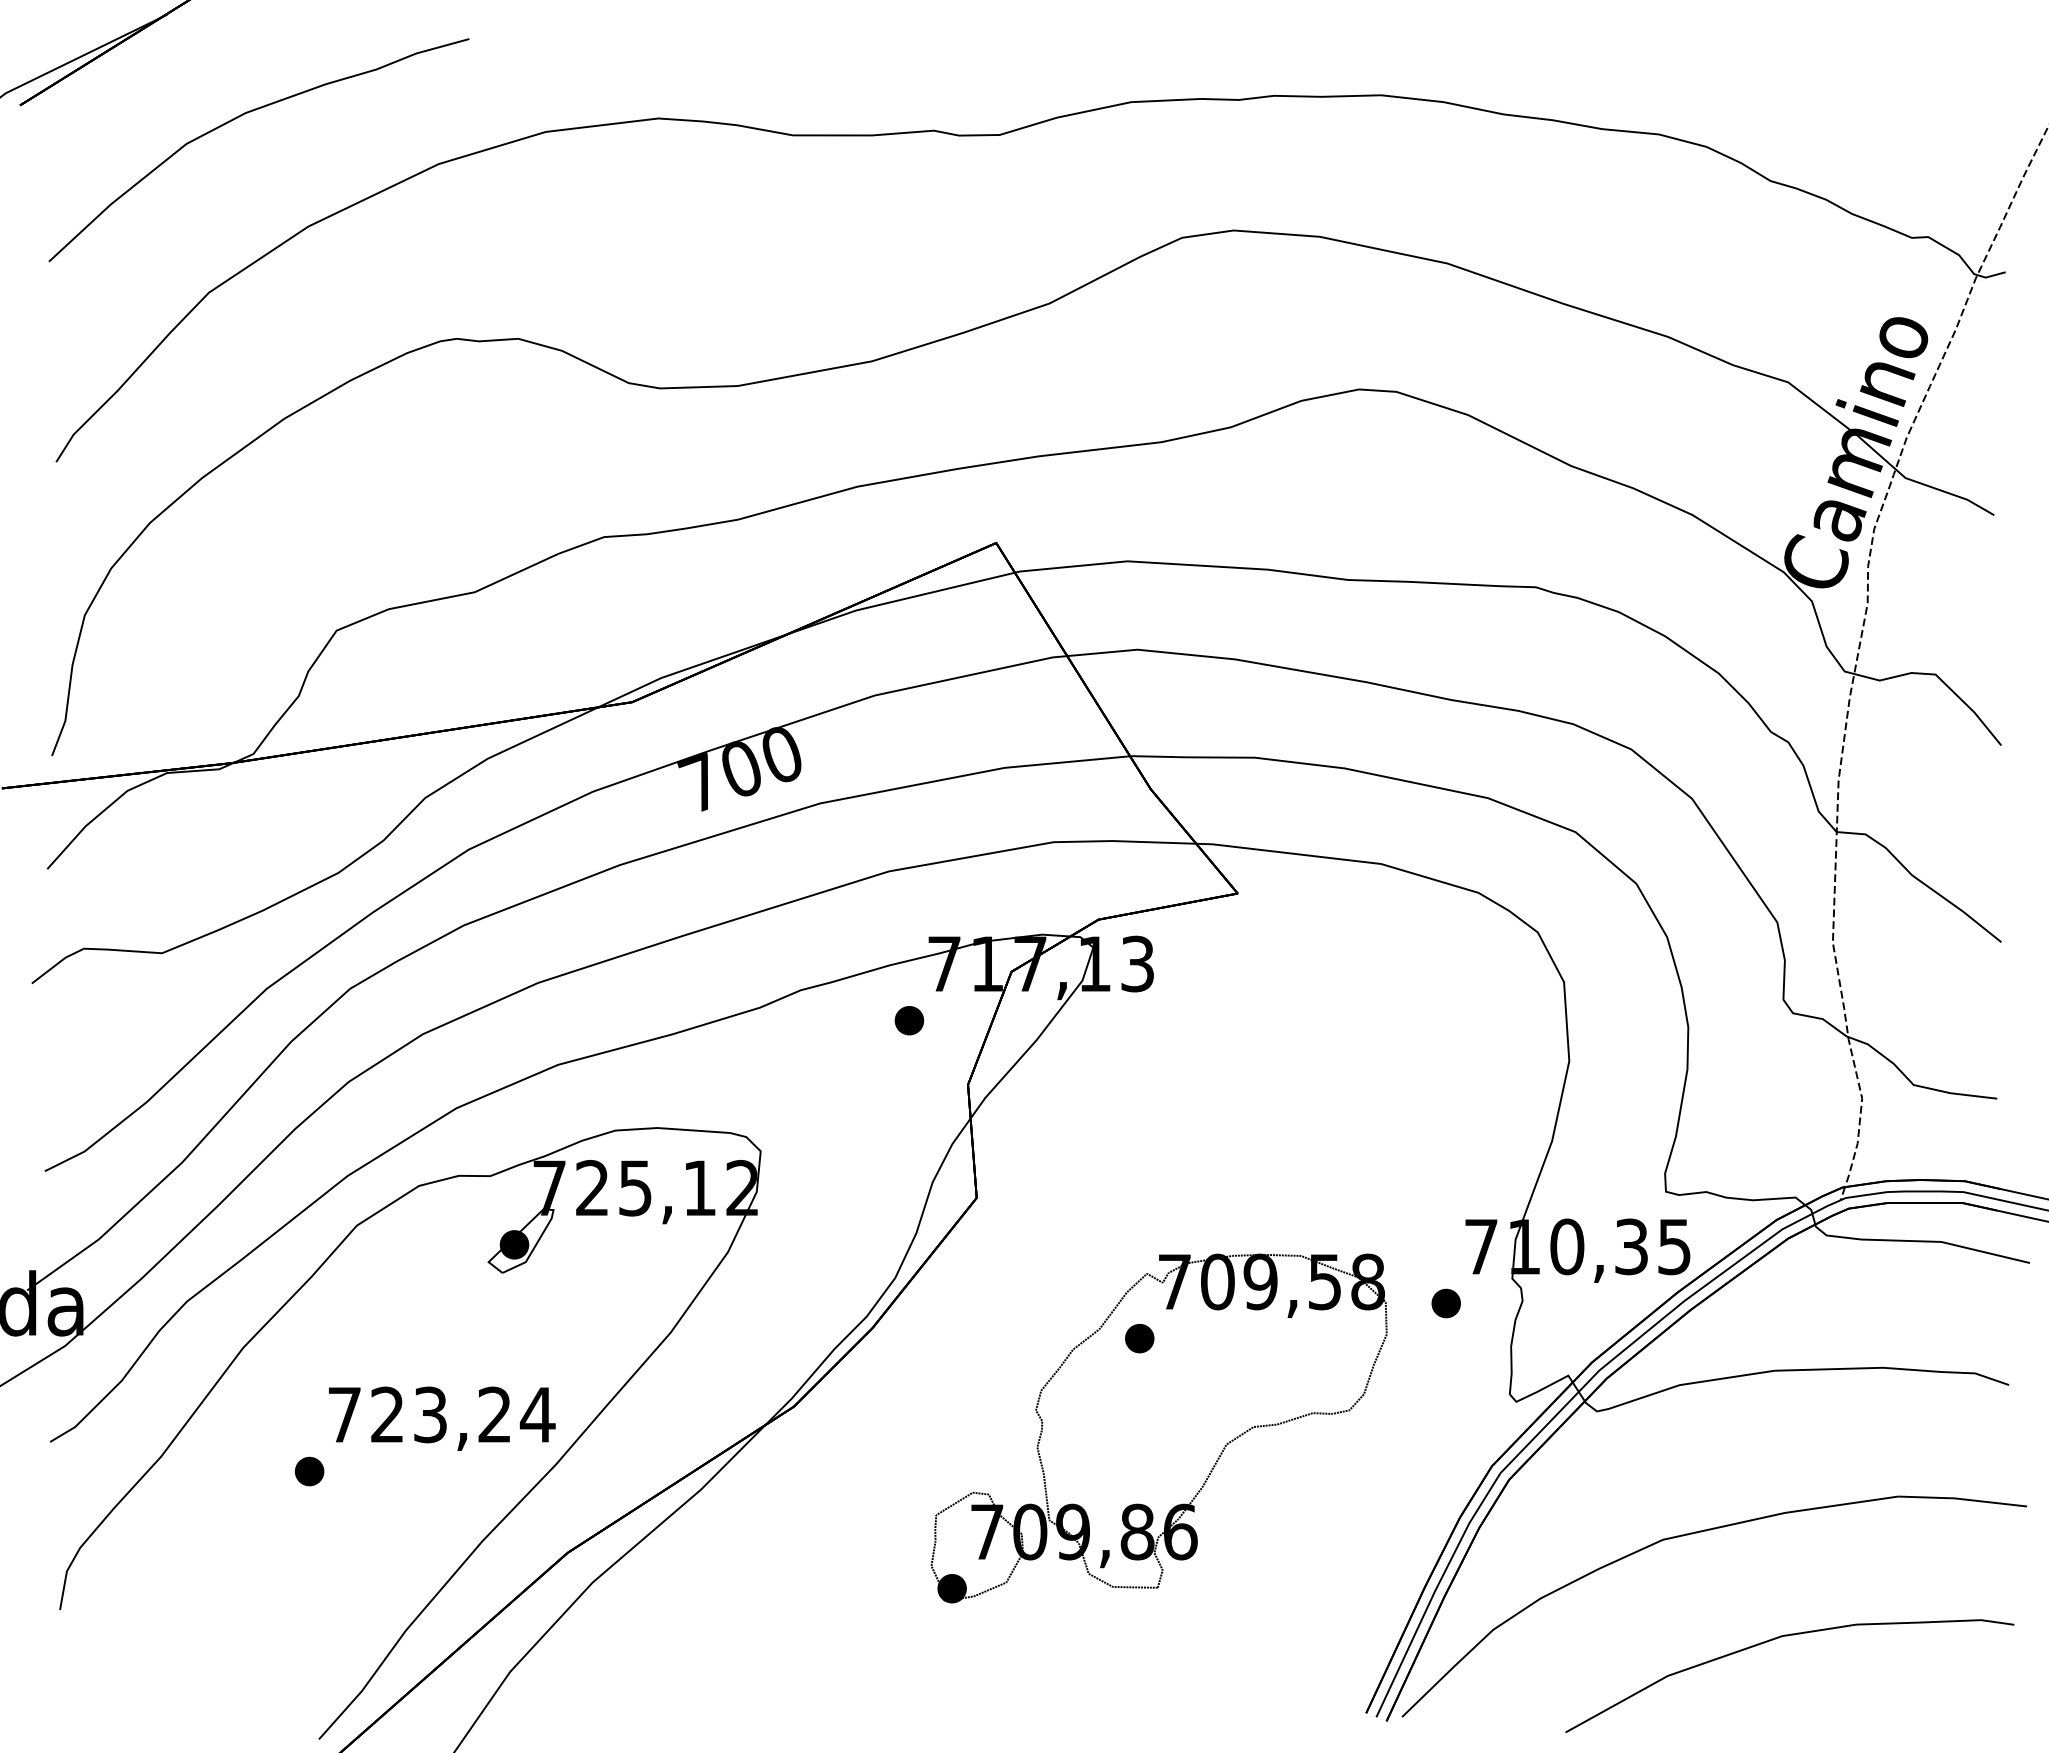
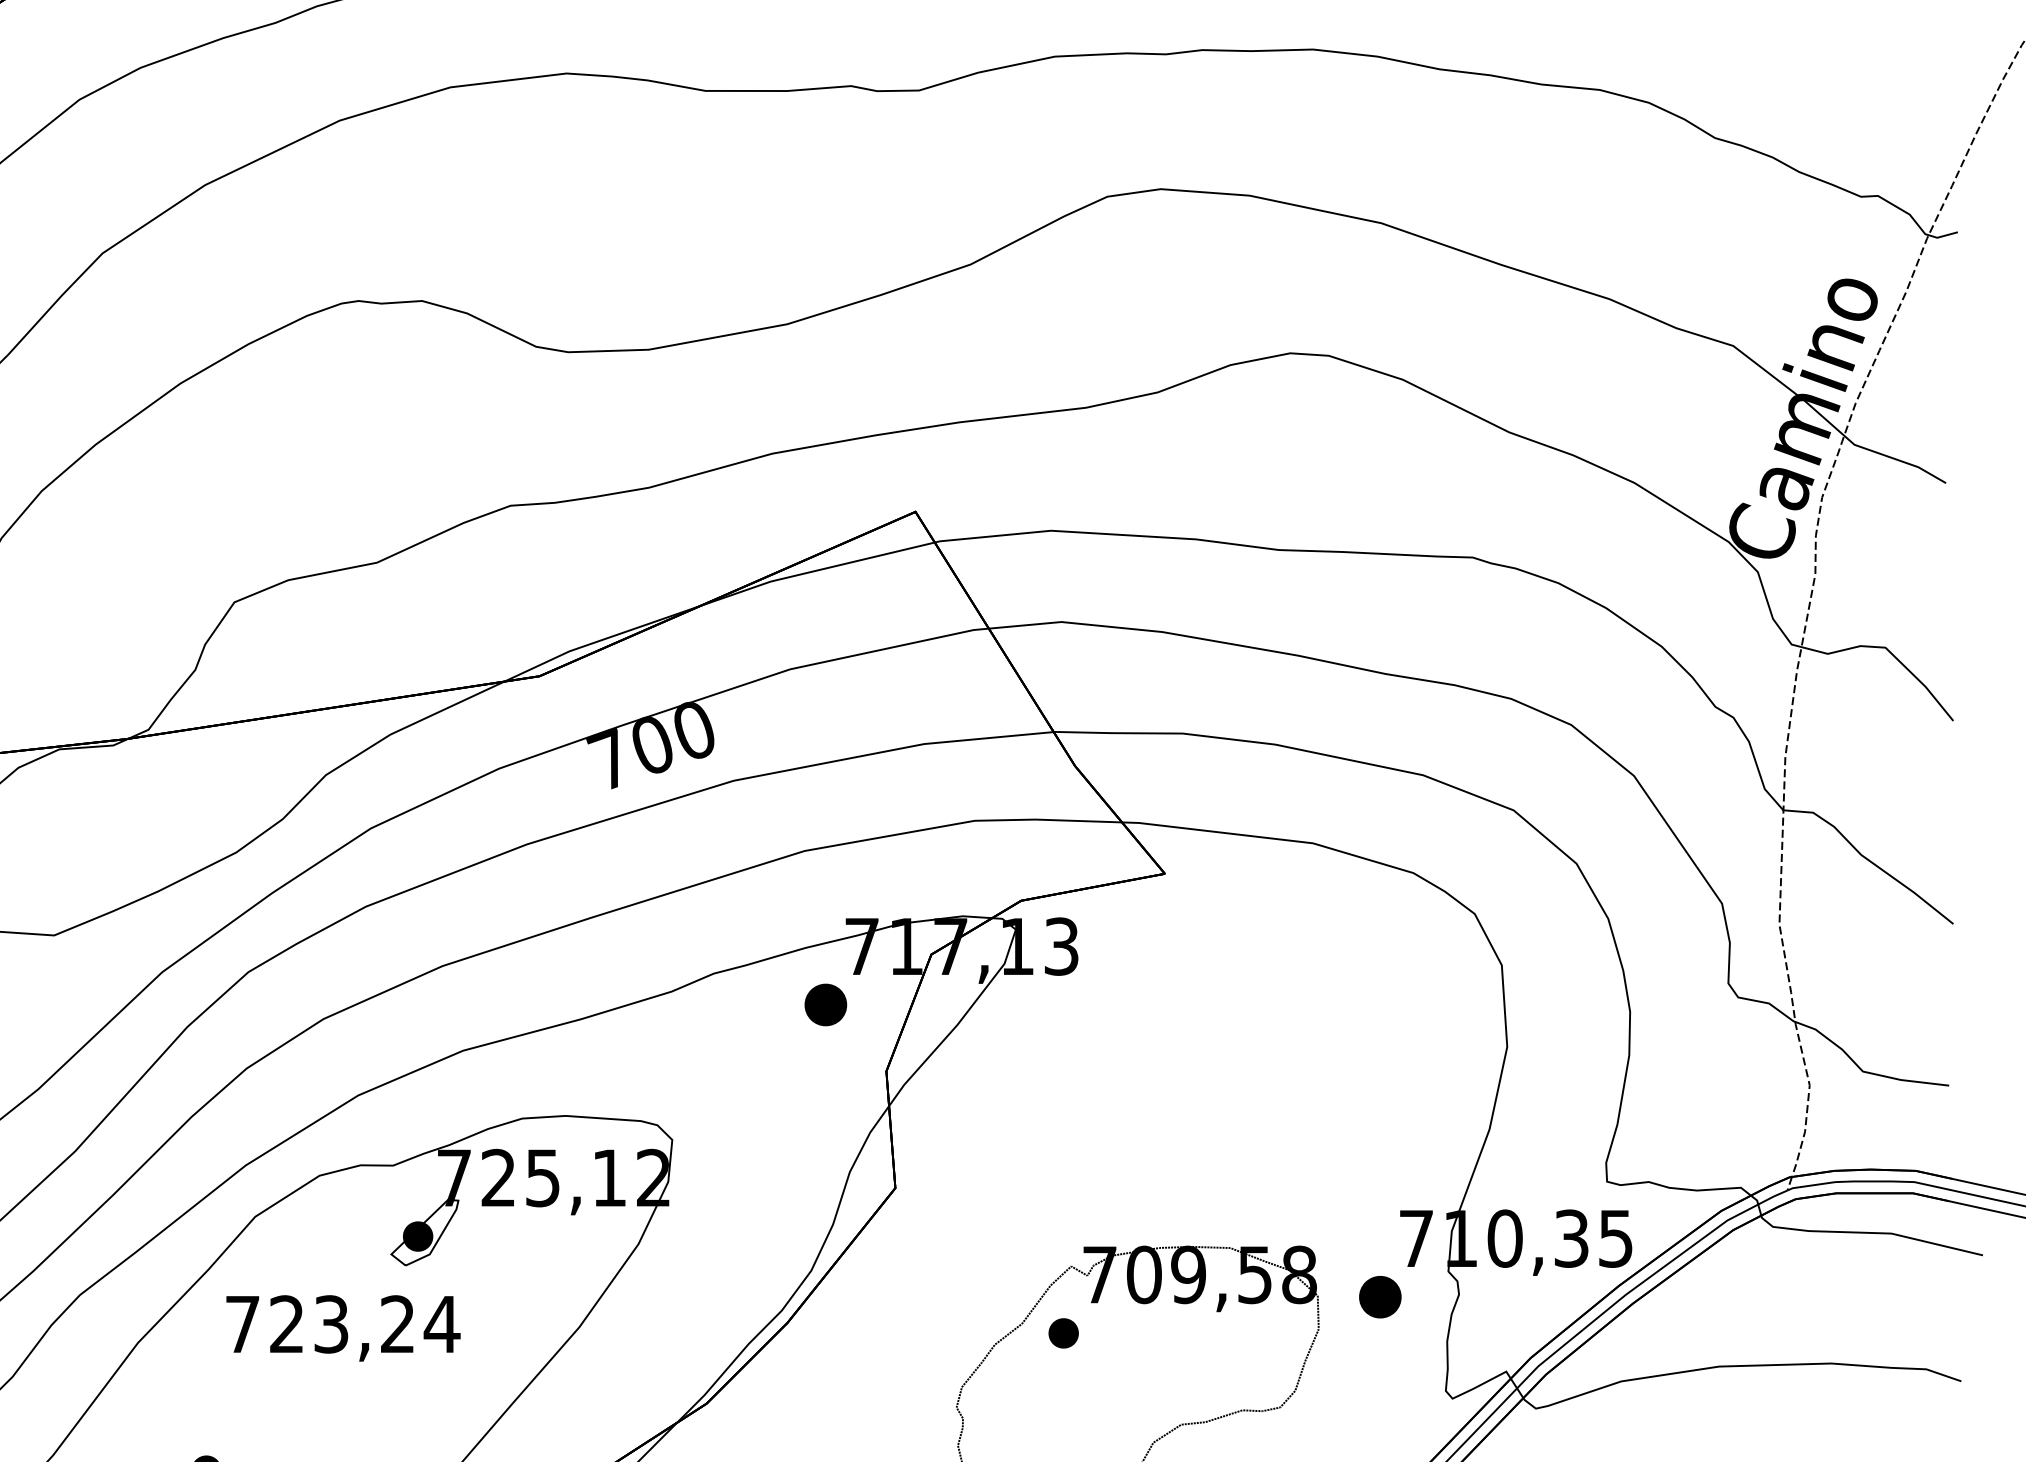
part: (909, 1020) -> (825, 1004), size x1.4
part: (1445, 1303) -> (1379, 1297), size x1.4
text: (442, 1418) -> (343, 1328), moved

